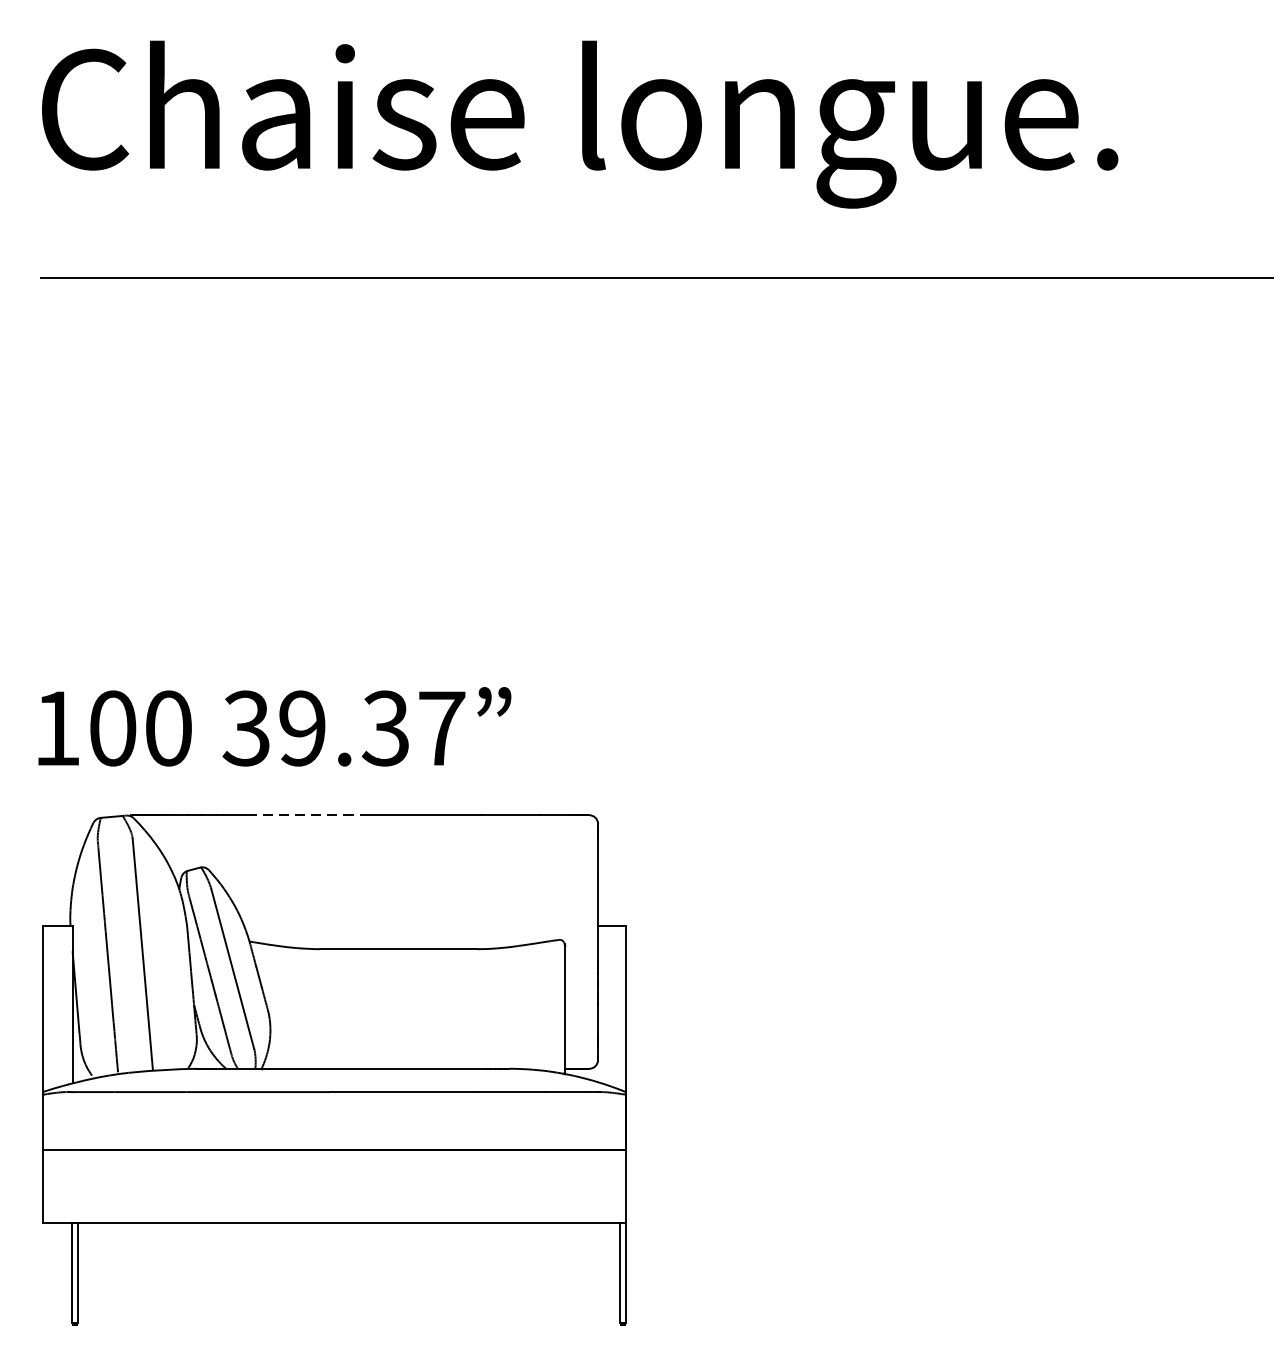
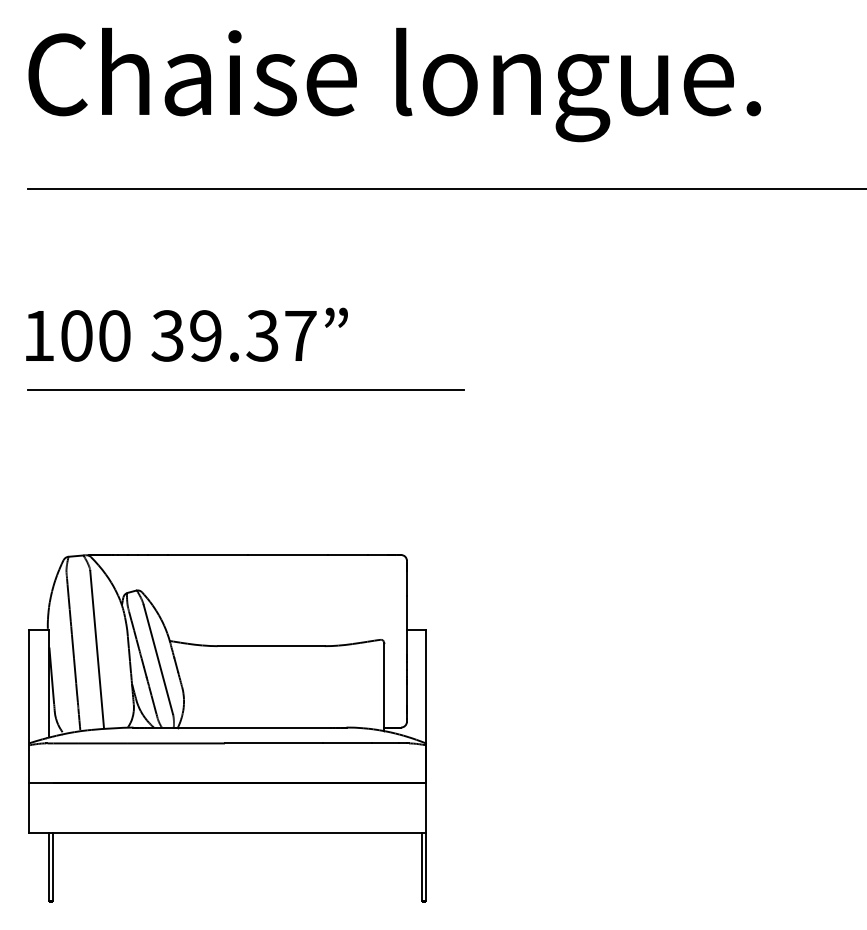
line: (360, 572) -> (245, 389), added
text: (274, 726) -> (186, 334), moved
line: (306, 815) -> (208, 555), dashed -> solid

